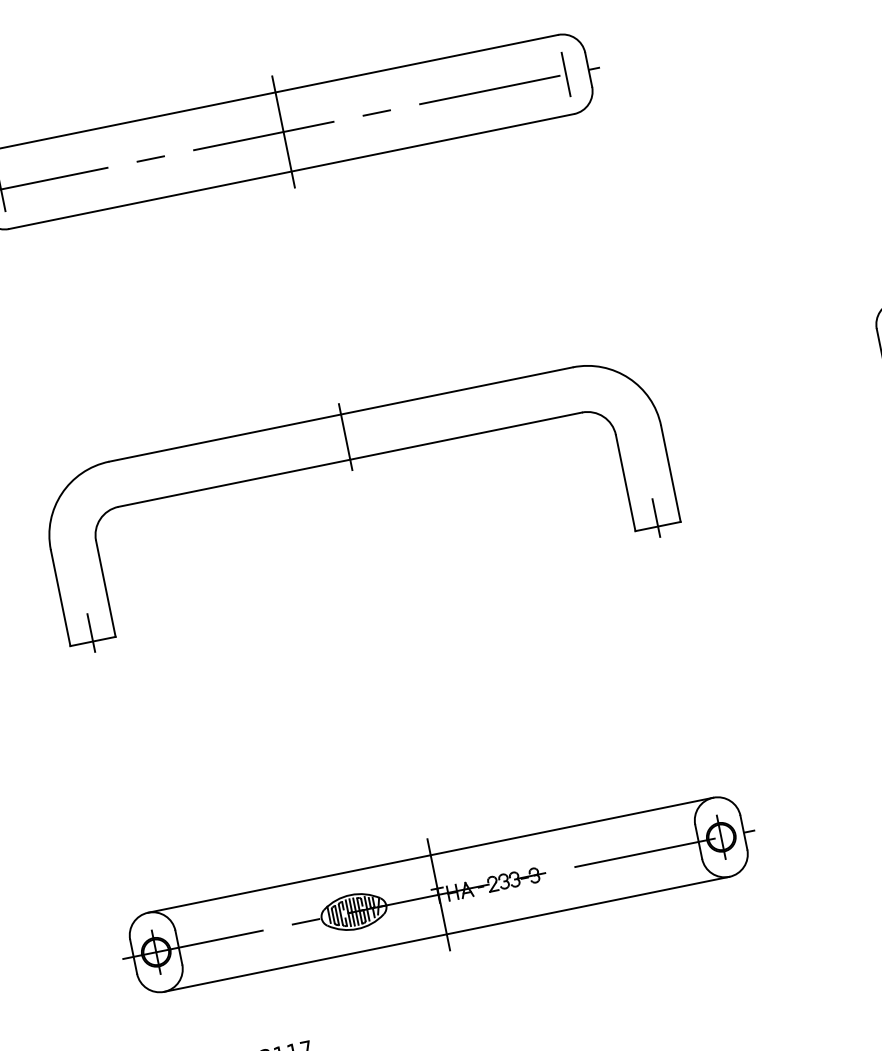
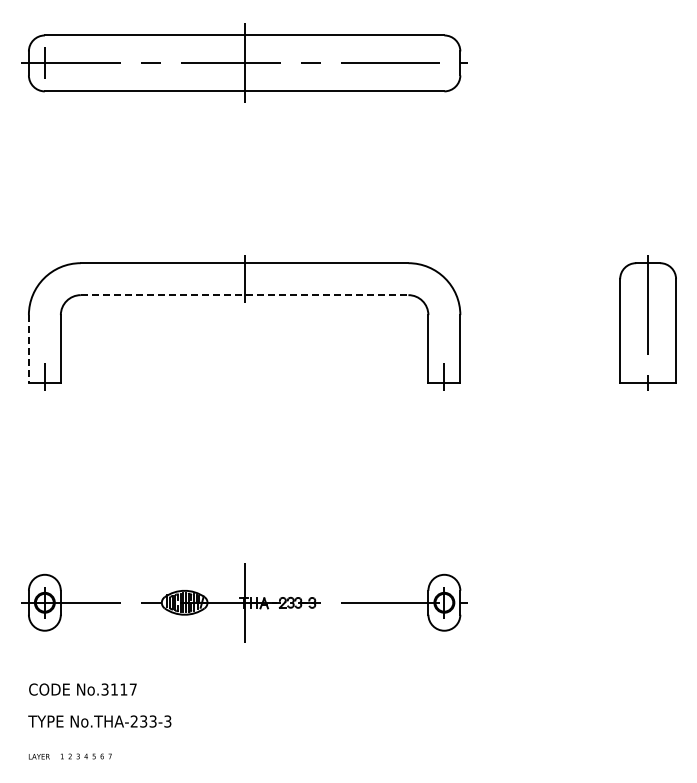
line: (566, 74) -> (444, 63), removed
line: (350, 460) -> (244, 295), solid -> dashed
line: (60, 598) -> (28, 349), solid -> dashed
line: (430, 854) -> (244, 574), removed
line: (446, 934) -> (244, 630), removed

